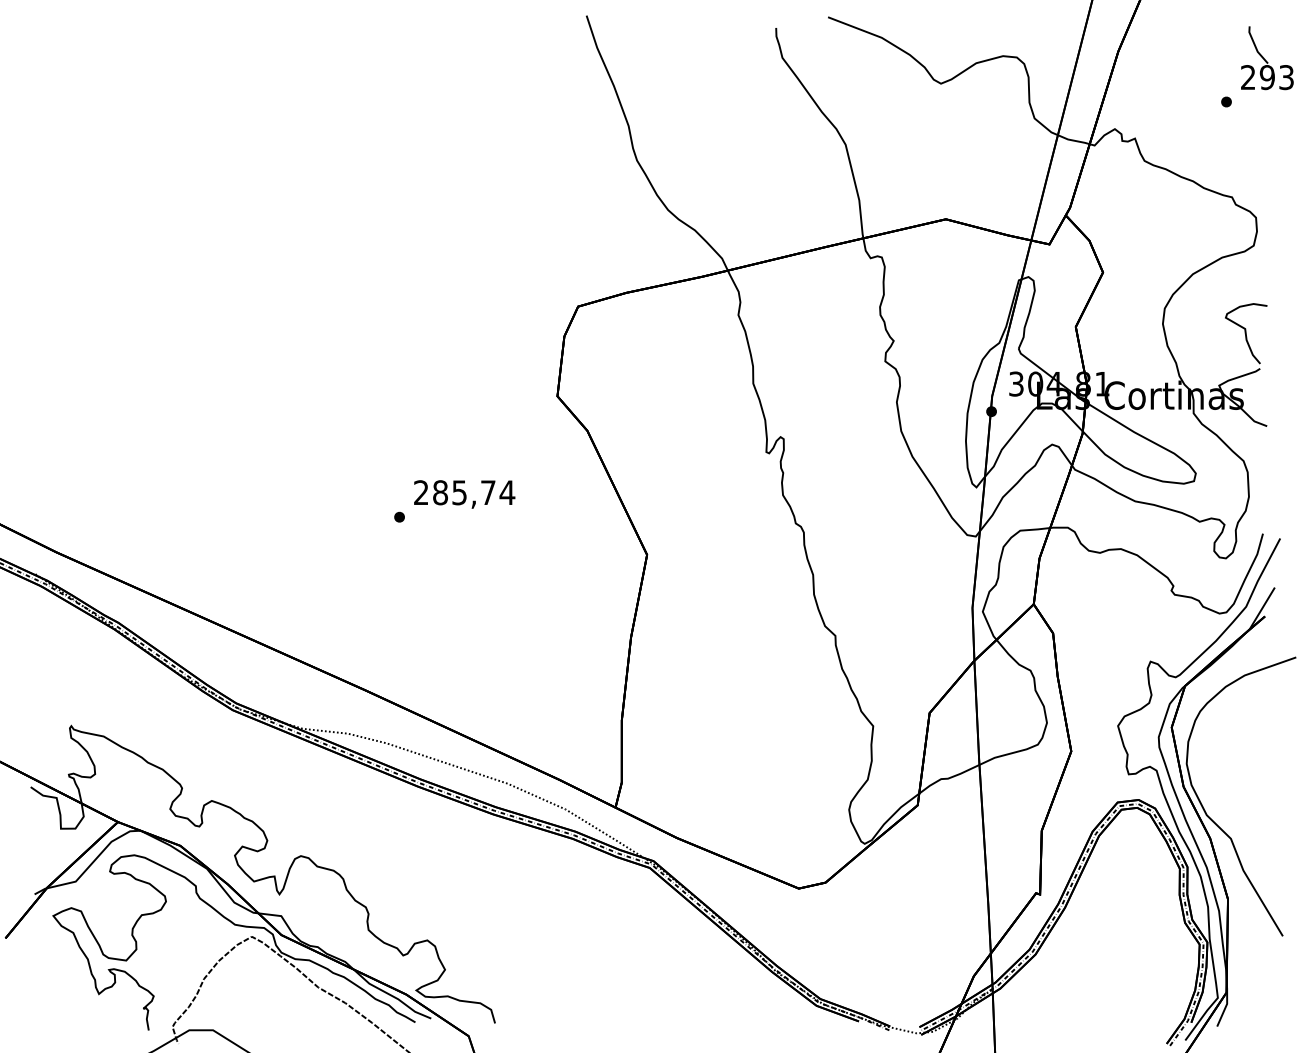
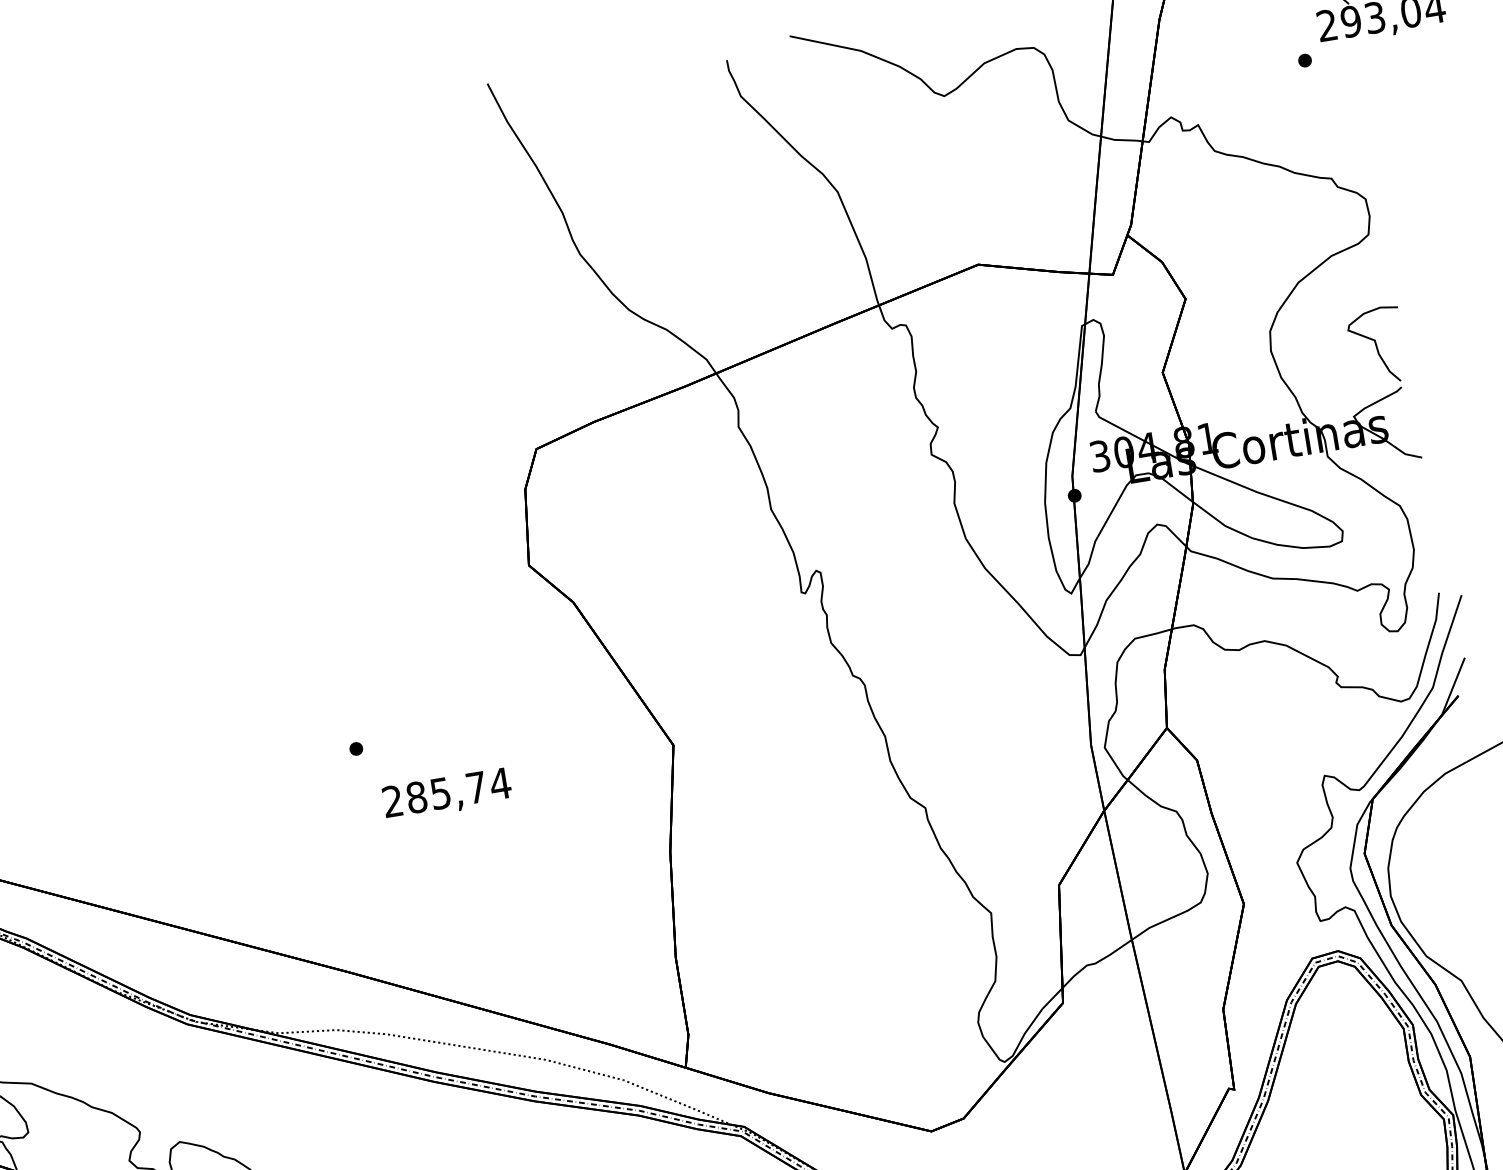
text: (464, 494) -> (447, 794), moved

